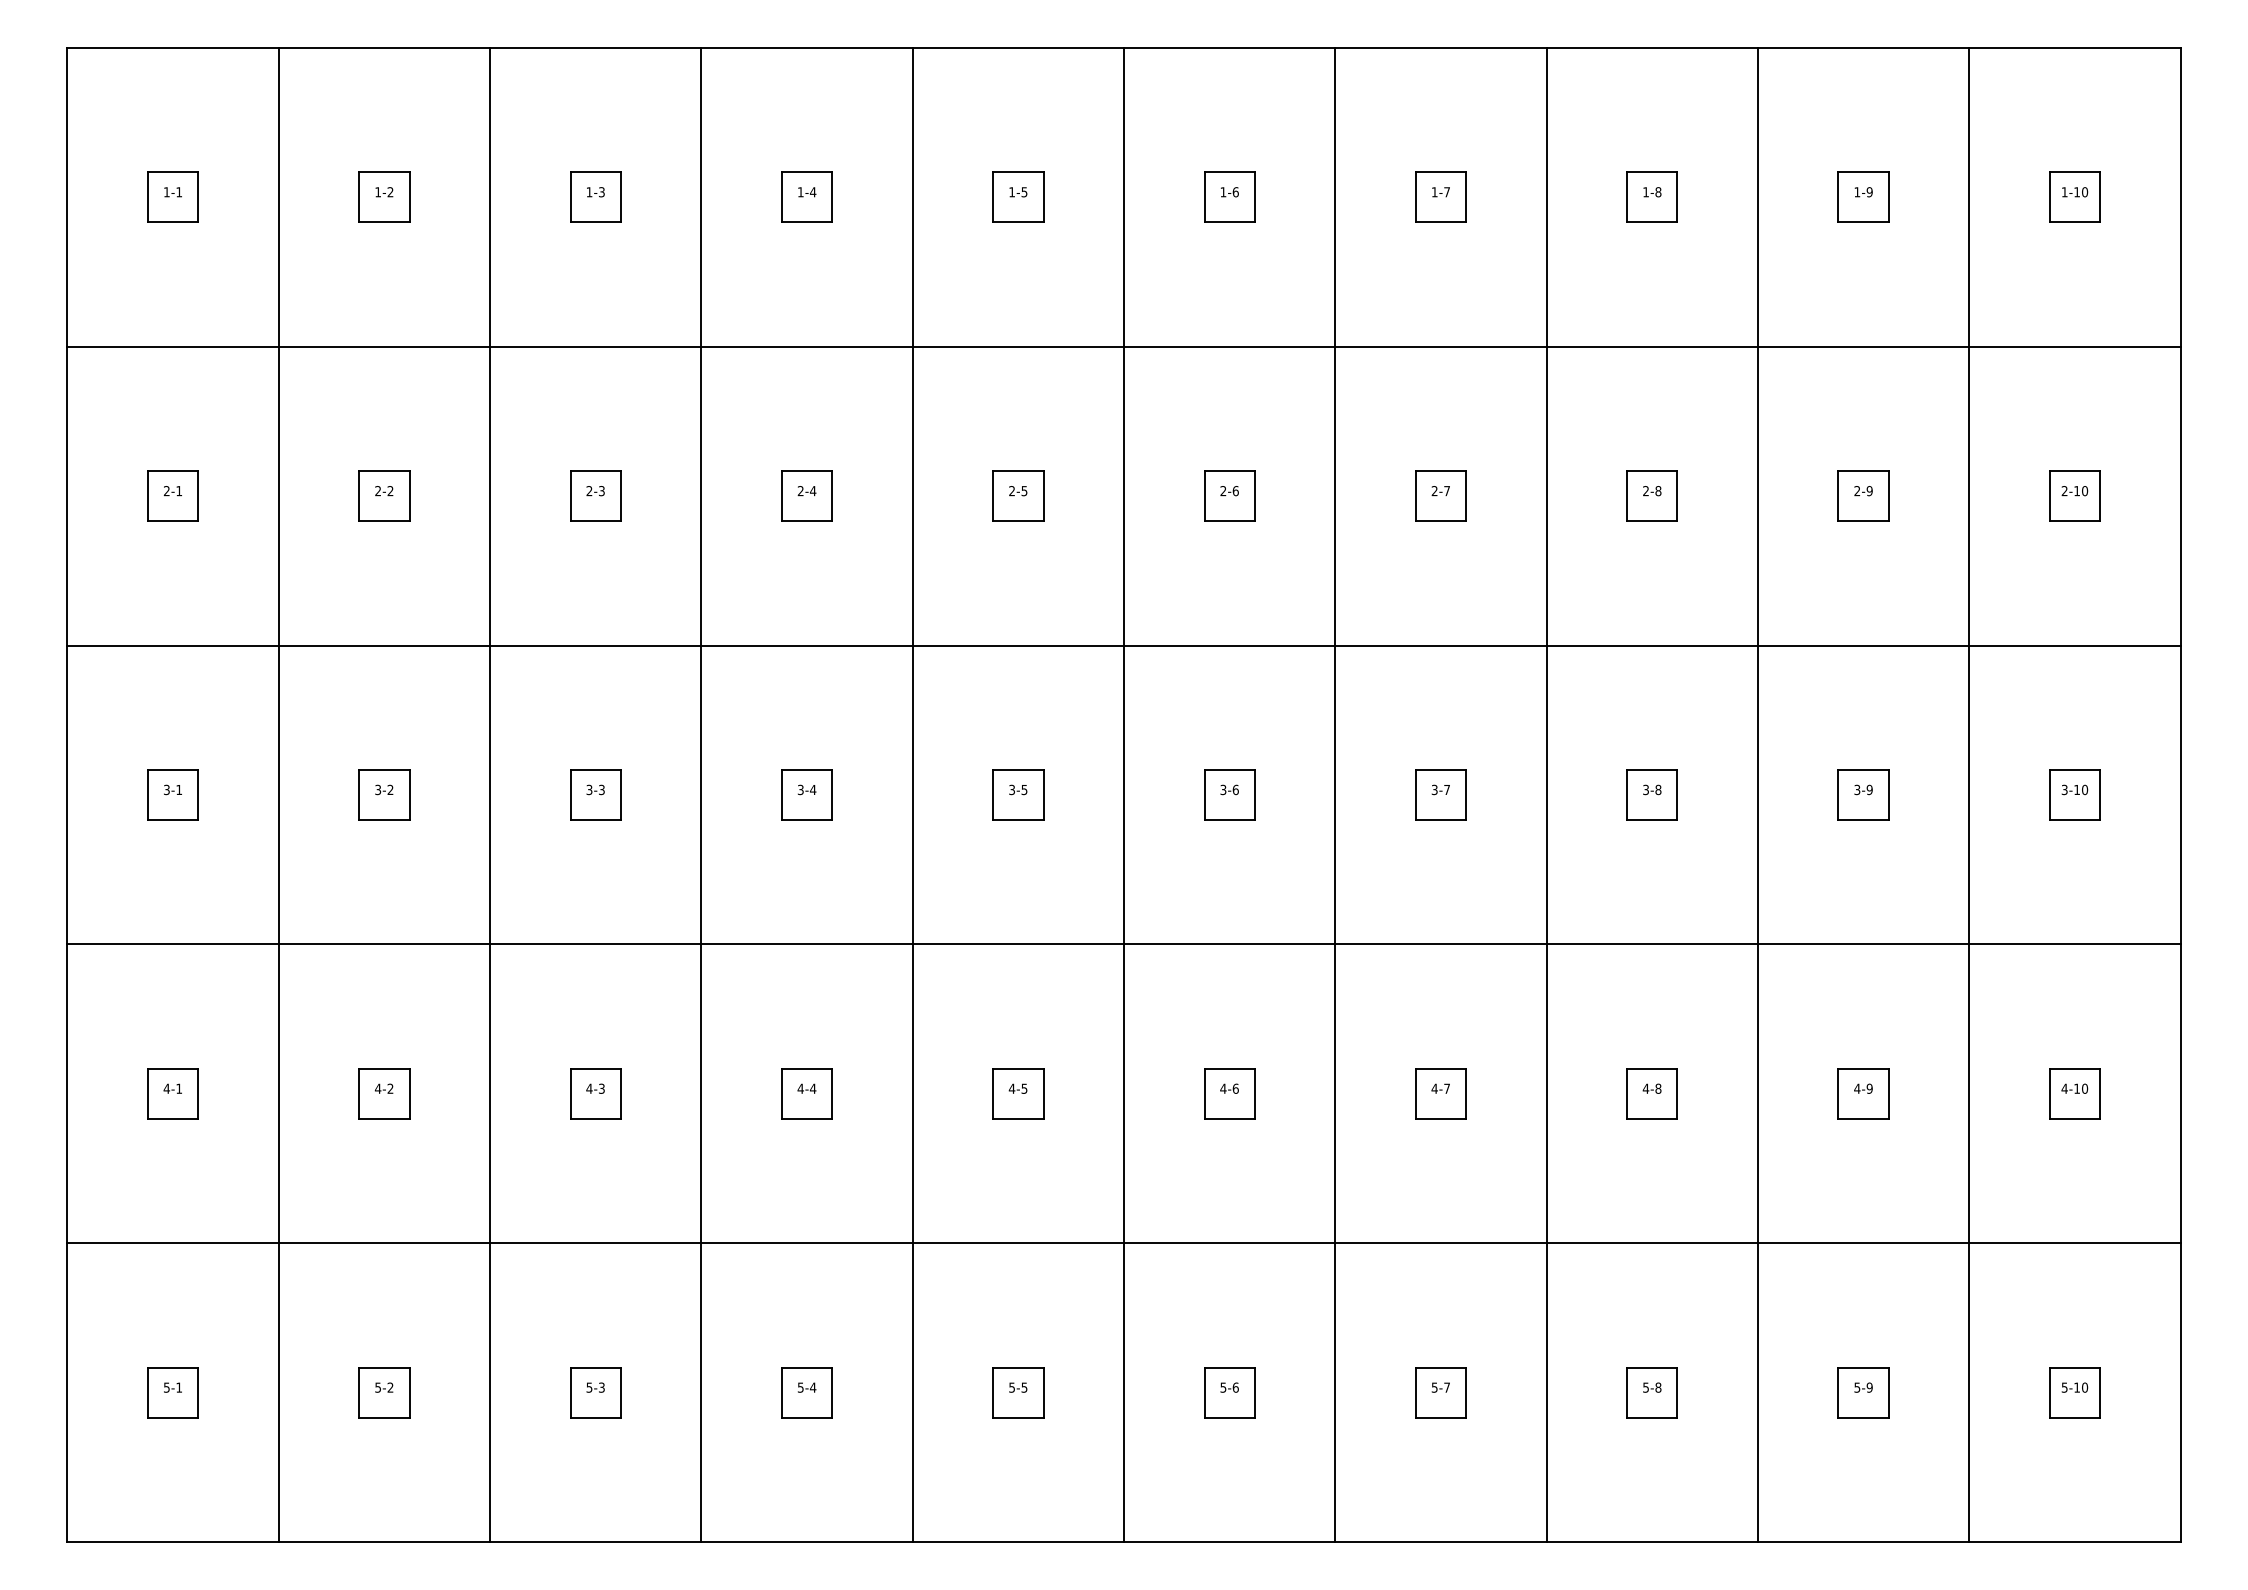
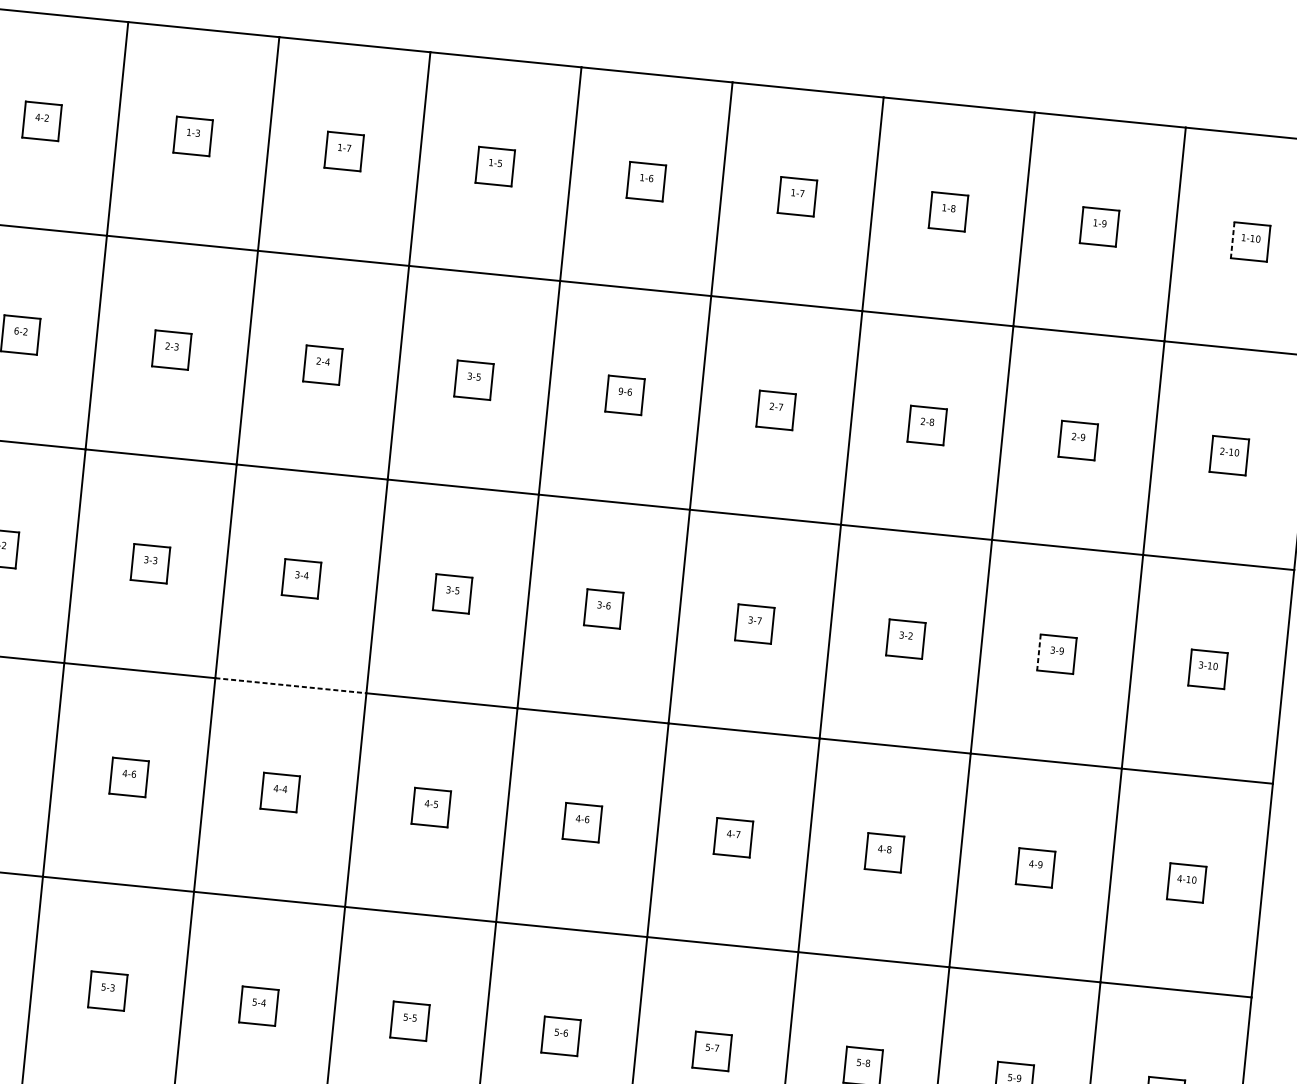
text: (377, 192) -> (37, 117), 1-2 -> 4-2
text: (812, 192) -> (348, 148), 1-4 -> 1-7
line: (2049, 197) -> (1232, 240), solid -> dashed
text: (378, 491) -> (16, 331), 2-2 -> 6-2
text: (1011, 491) -> (469, 376), 2-5 -> 3-5
text: (1223, 491) -> (620, 391), 2-6 -> 9-6
text: (1658, 790) -> (910, 636), 3-8 -> 3-2
line: (1838, 795) -> (1038, 652), solid -> dashed
line: (807, 944) -> (291, 685), solid -> dashed
text: (601, 1088) -> (133, 774), 4-3 -> 4-6

